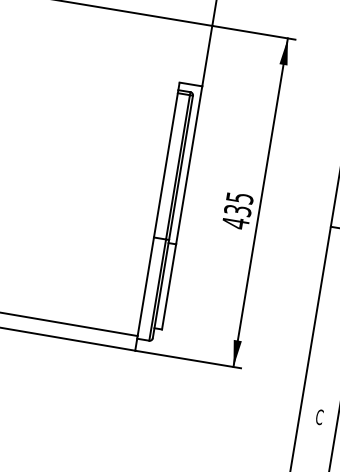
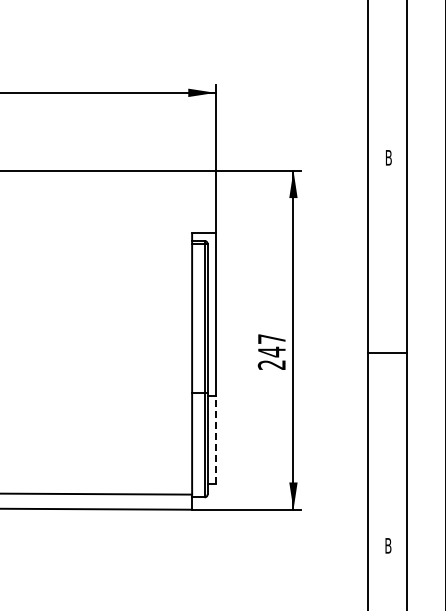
text: (237, 211) -> (271, 352), 435 -> 247
line: (168, 287) -> (215, 440), solid -> dashed
text: (319, 416) -> (388, 545), C -> B

